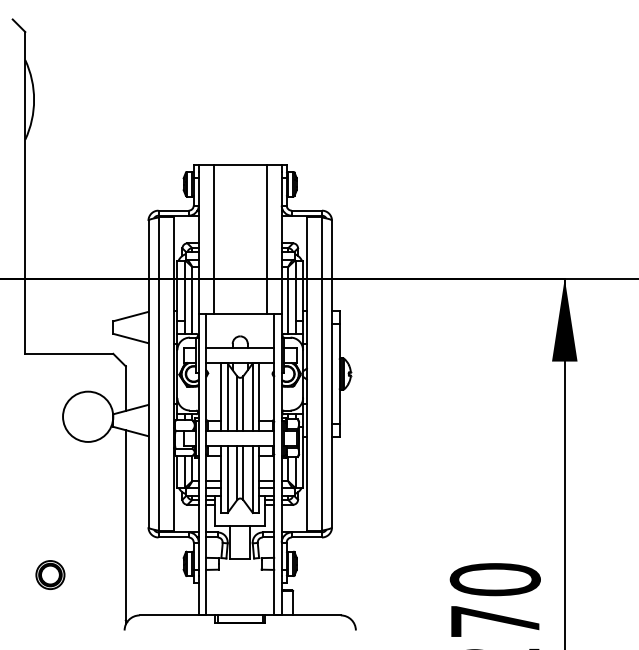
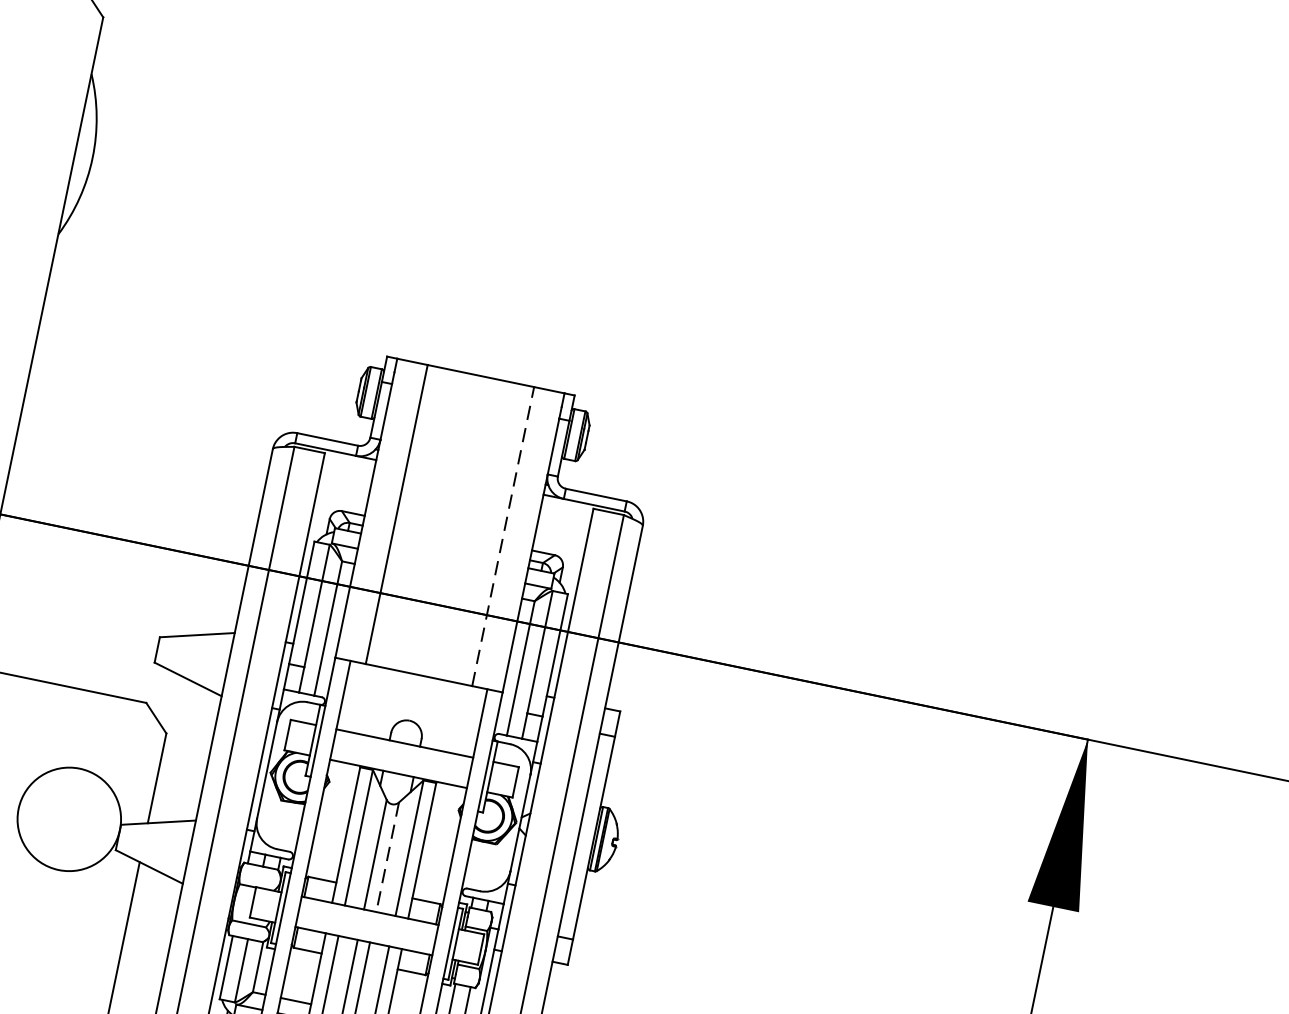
line: (266, 239) -> (502, 536), solid -> dashed
line: (243, 403) -> (388, 857), solid -> dashed

